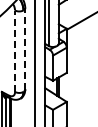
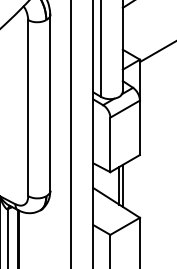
line: (25, 48) -> (50, 102), dashed -> solid
line: (15, 51) -> (29, 108), dashed -> solid

